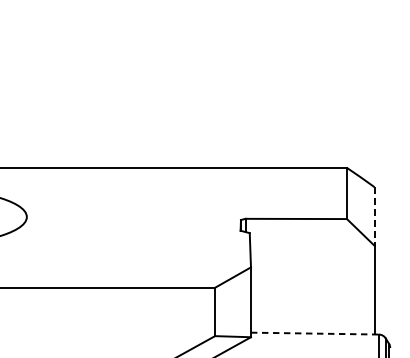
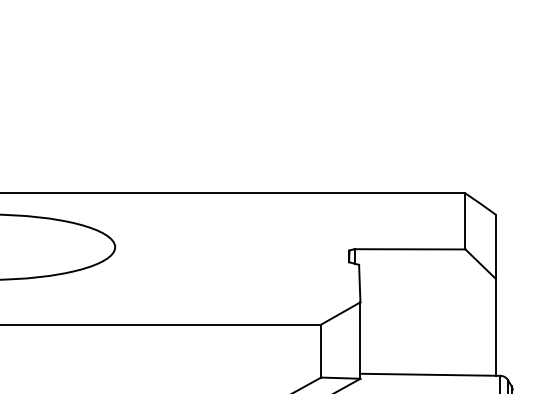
line: (374, 217) -> (495, 247), dashed -> solid
line: (315, 333) -> (430, 374), dashed -> solid

